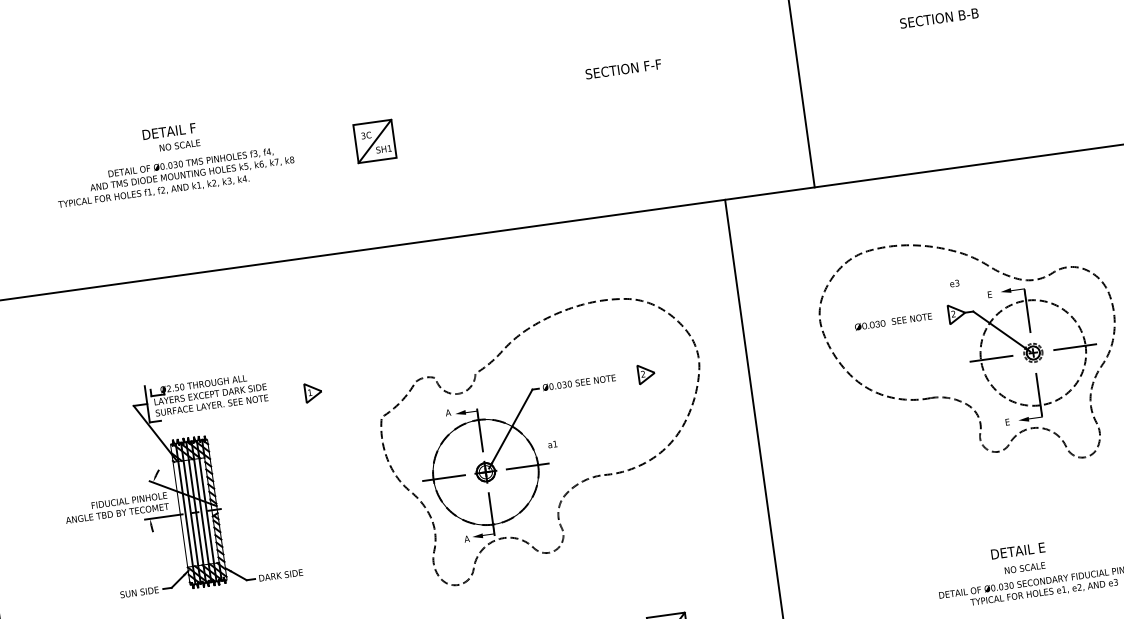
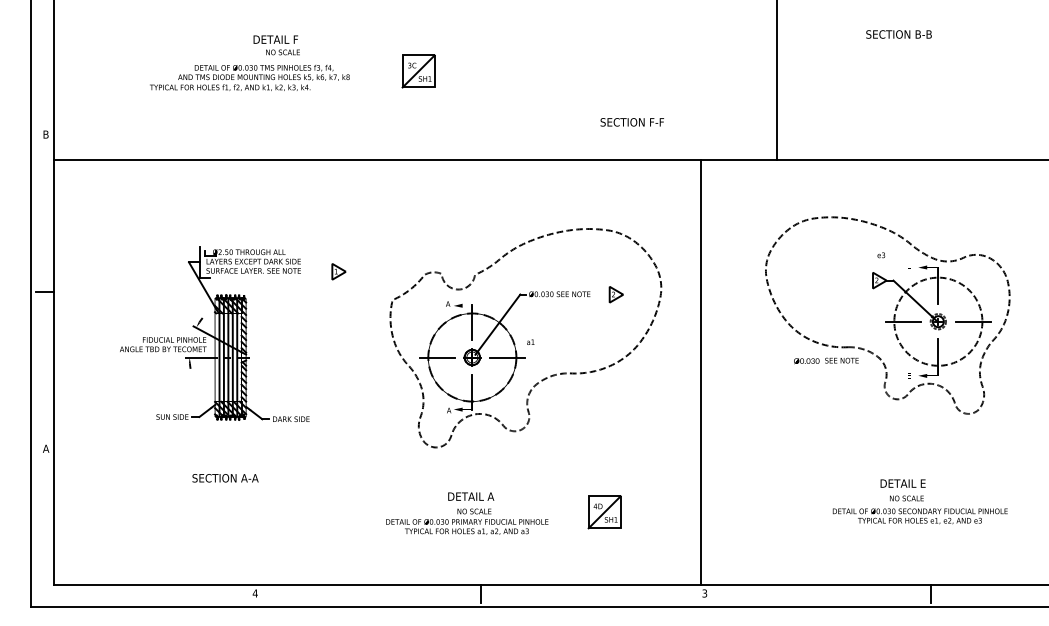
text: (622, 69) -> (631, 122), moved
text: (171, 138) -> (276, 45), moved
text: (893, 321) -> (826, 360), moved

